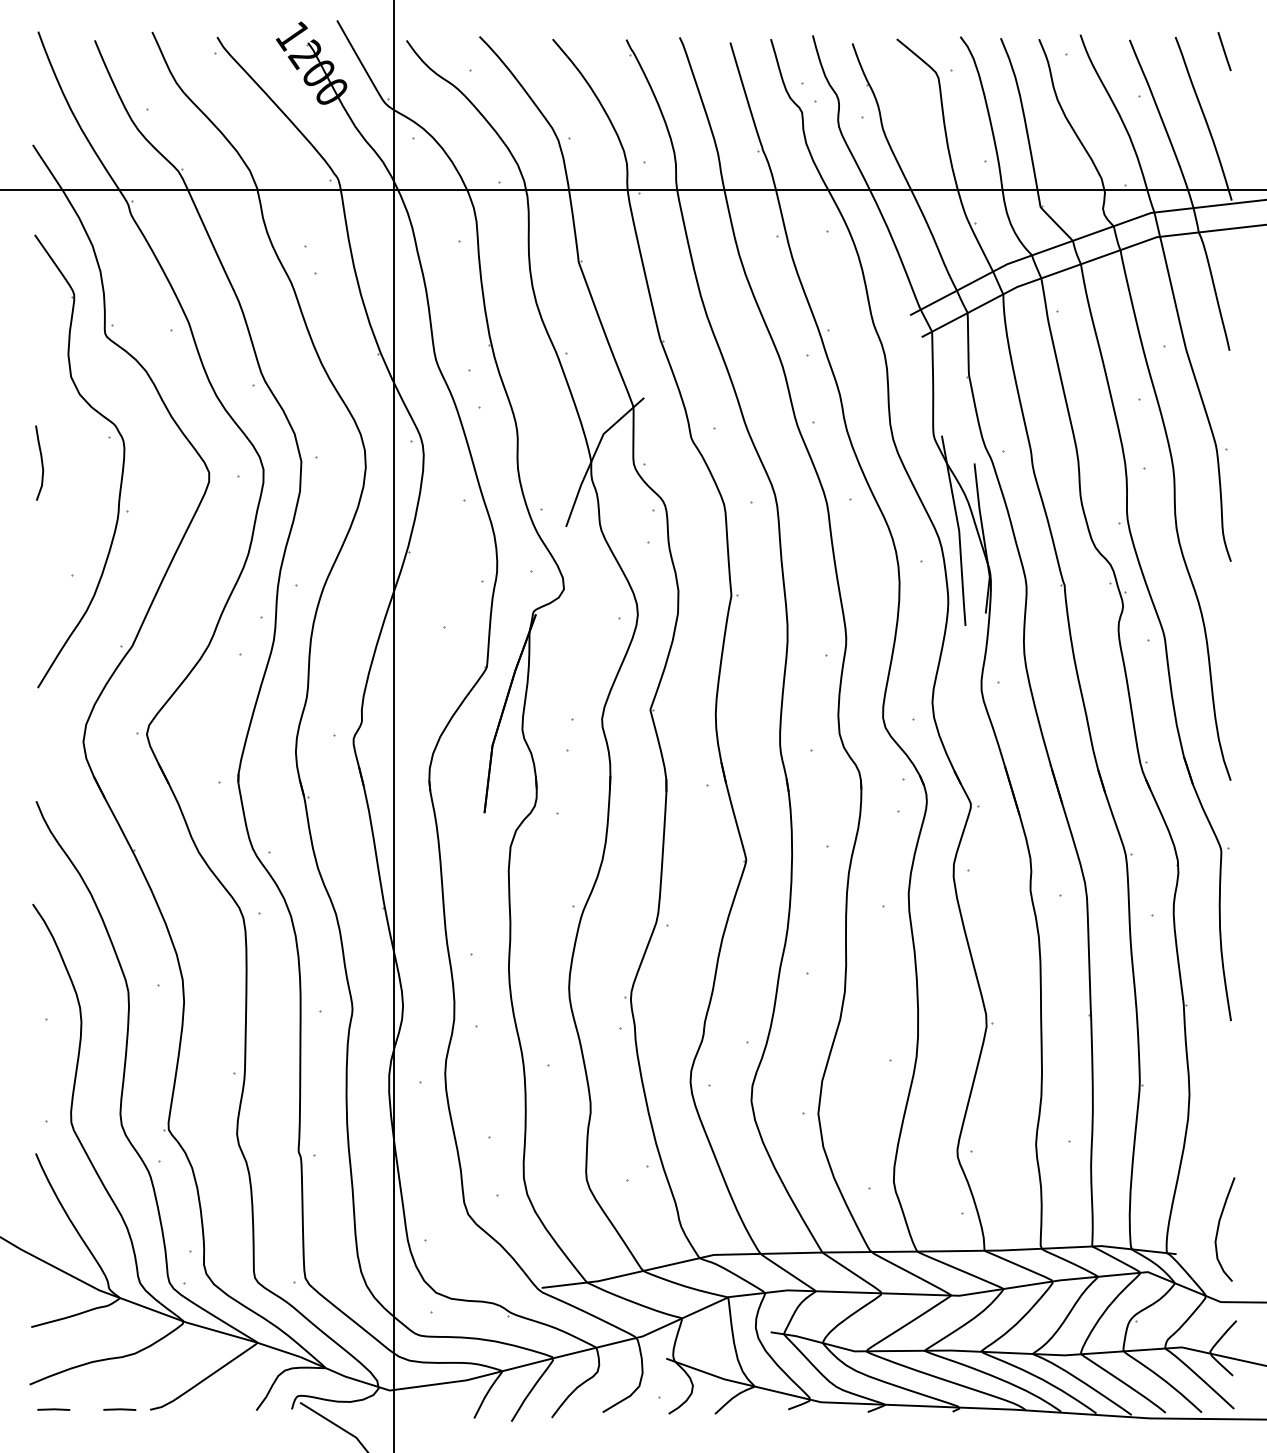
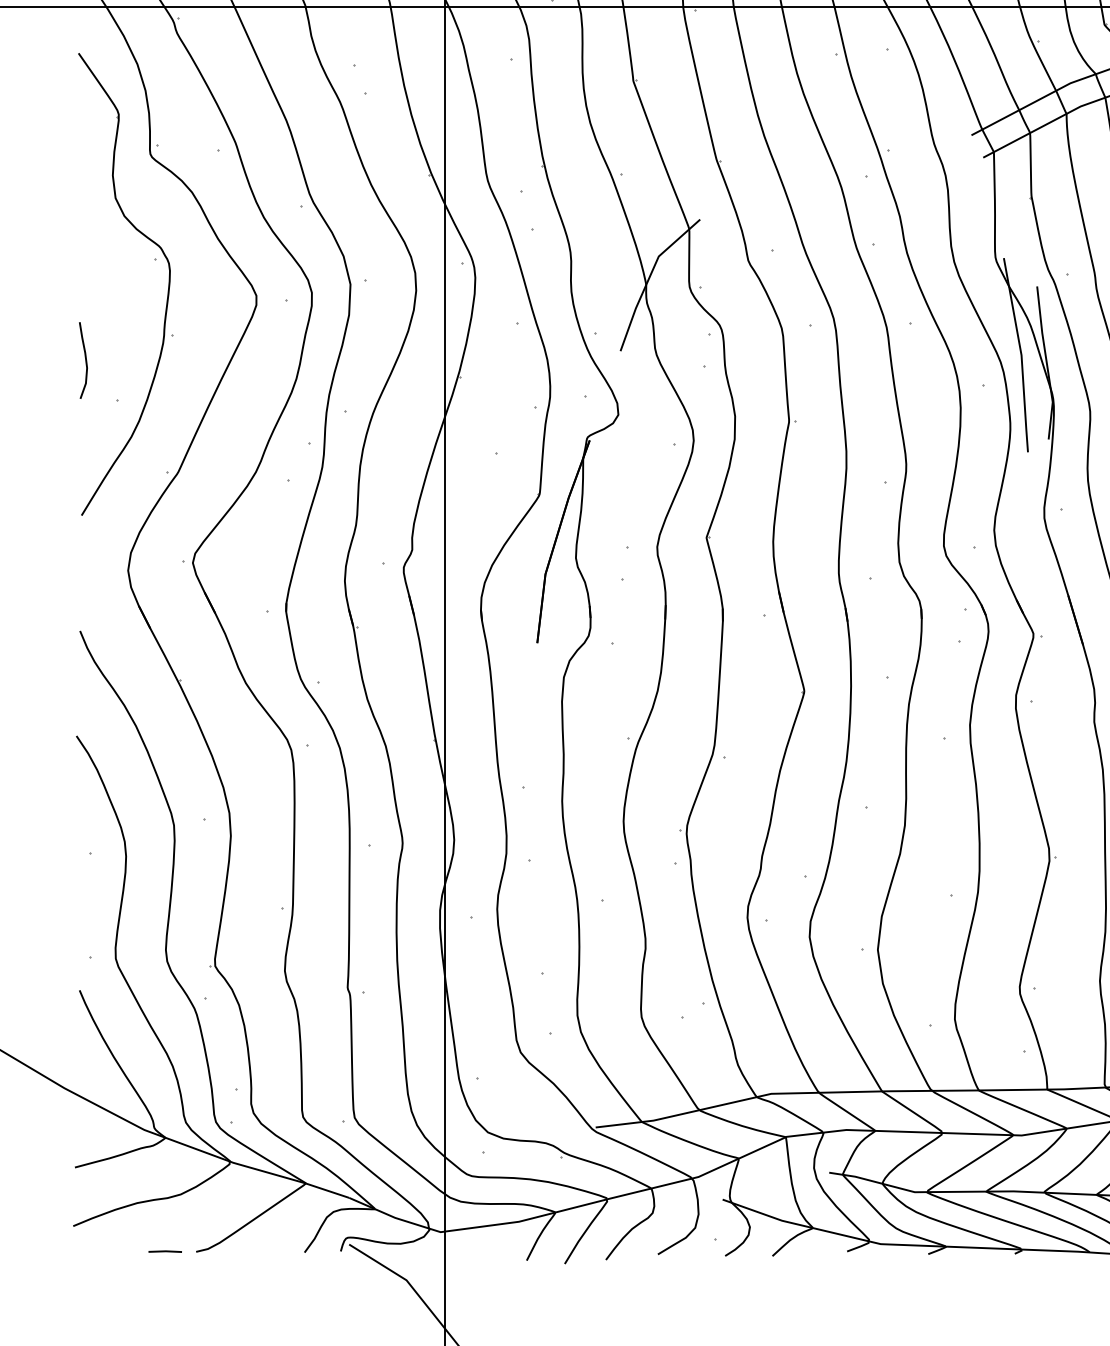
curve: (41, 462) -> (85, 359), moved
line: (53, 1409) -> (97, 1251), removed

